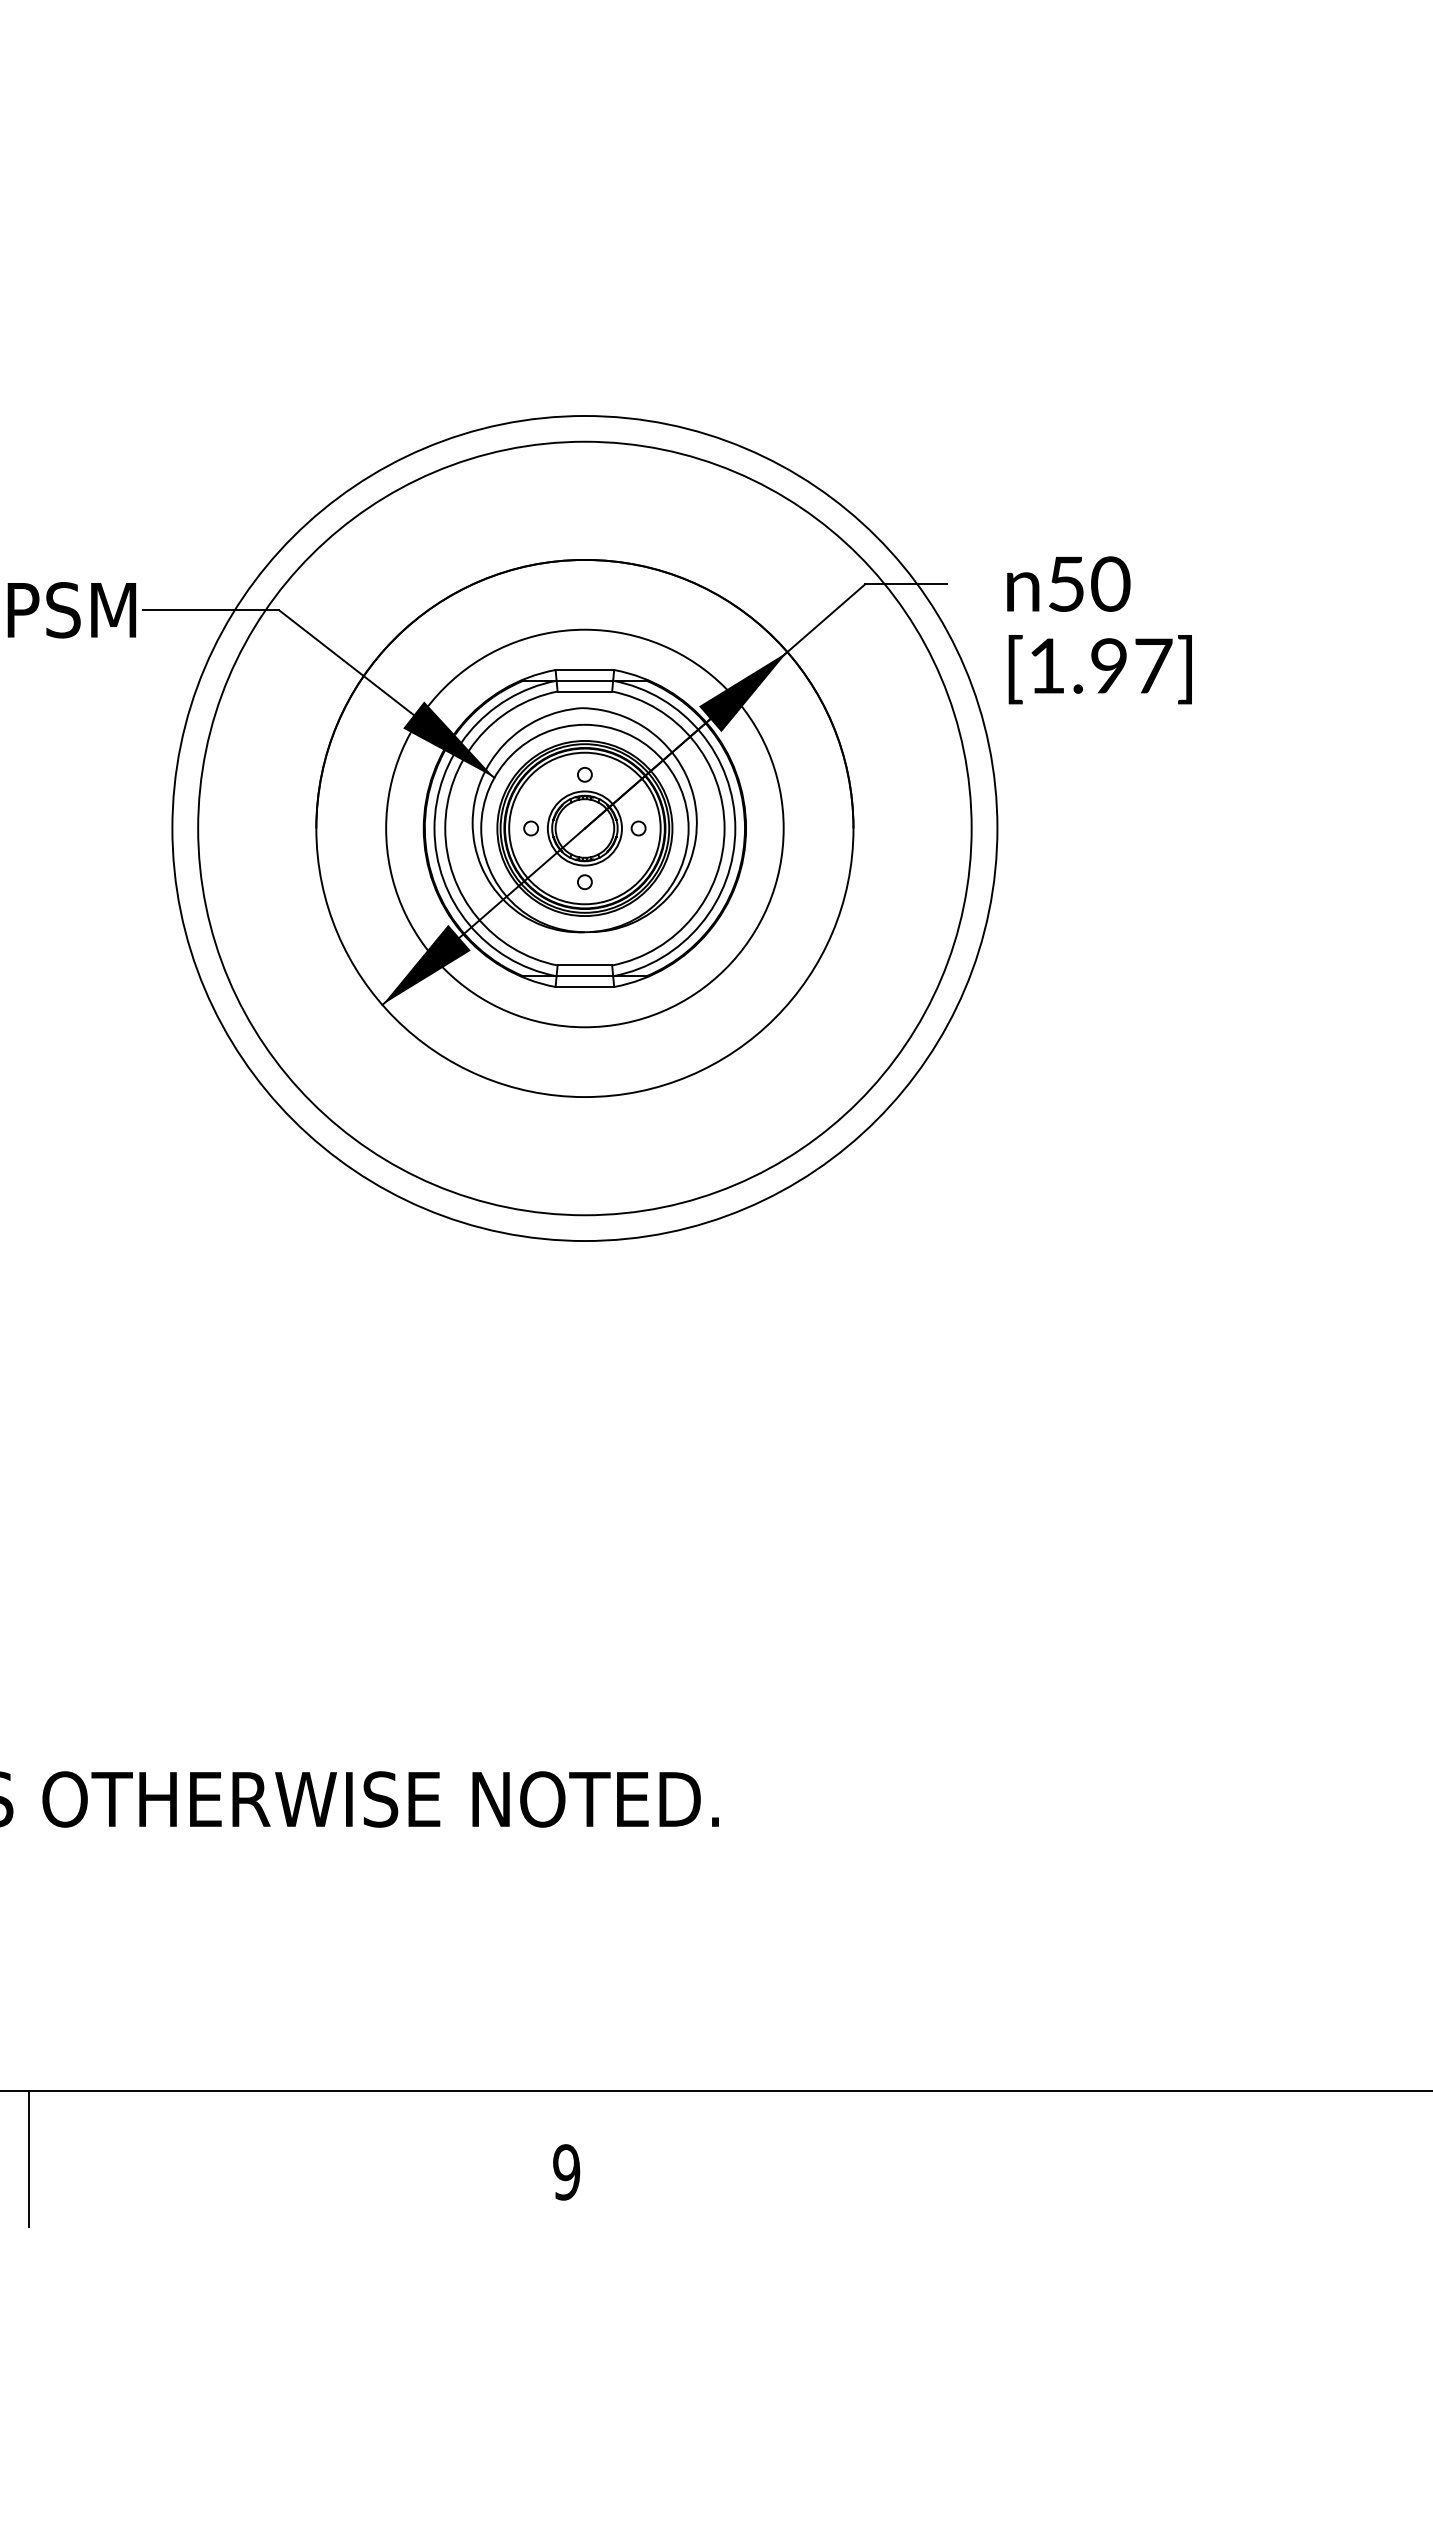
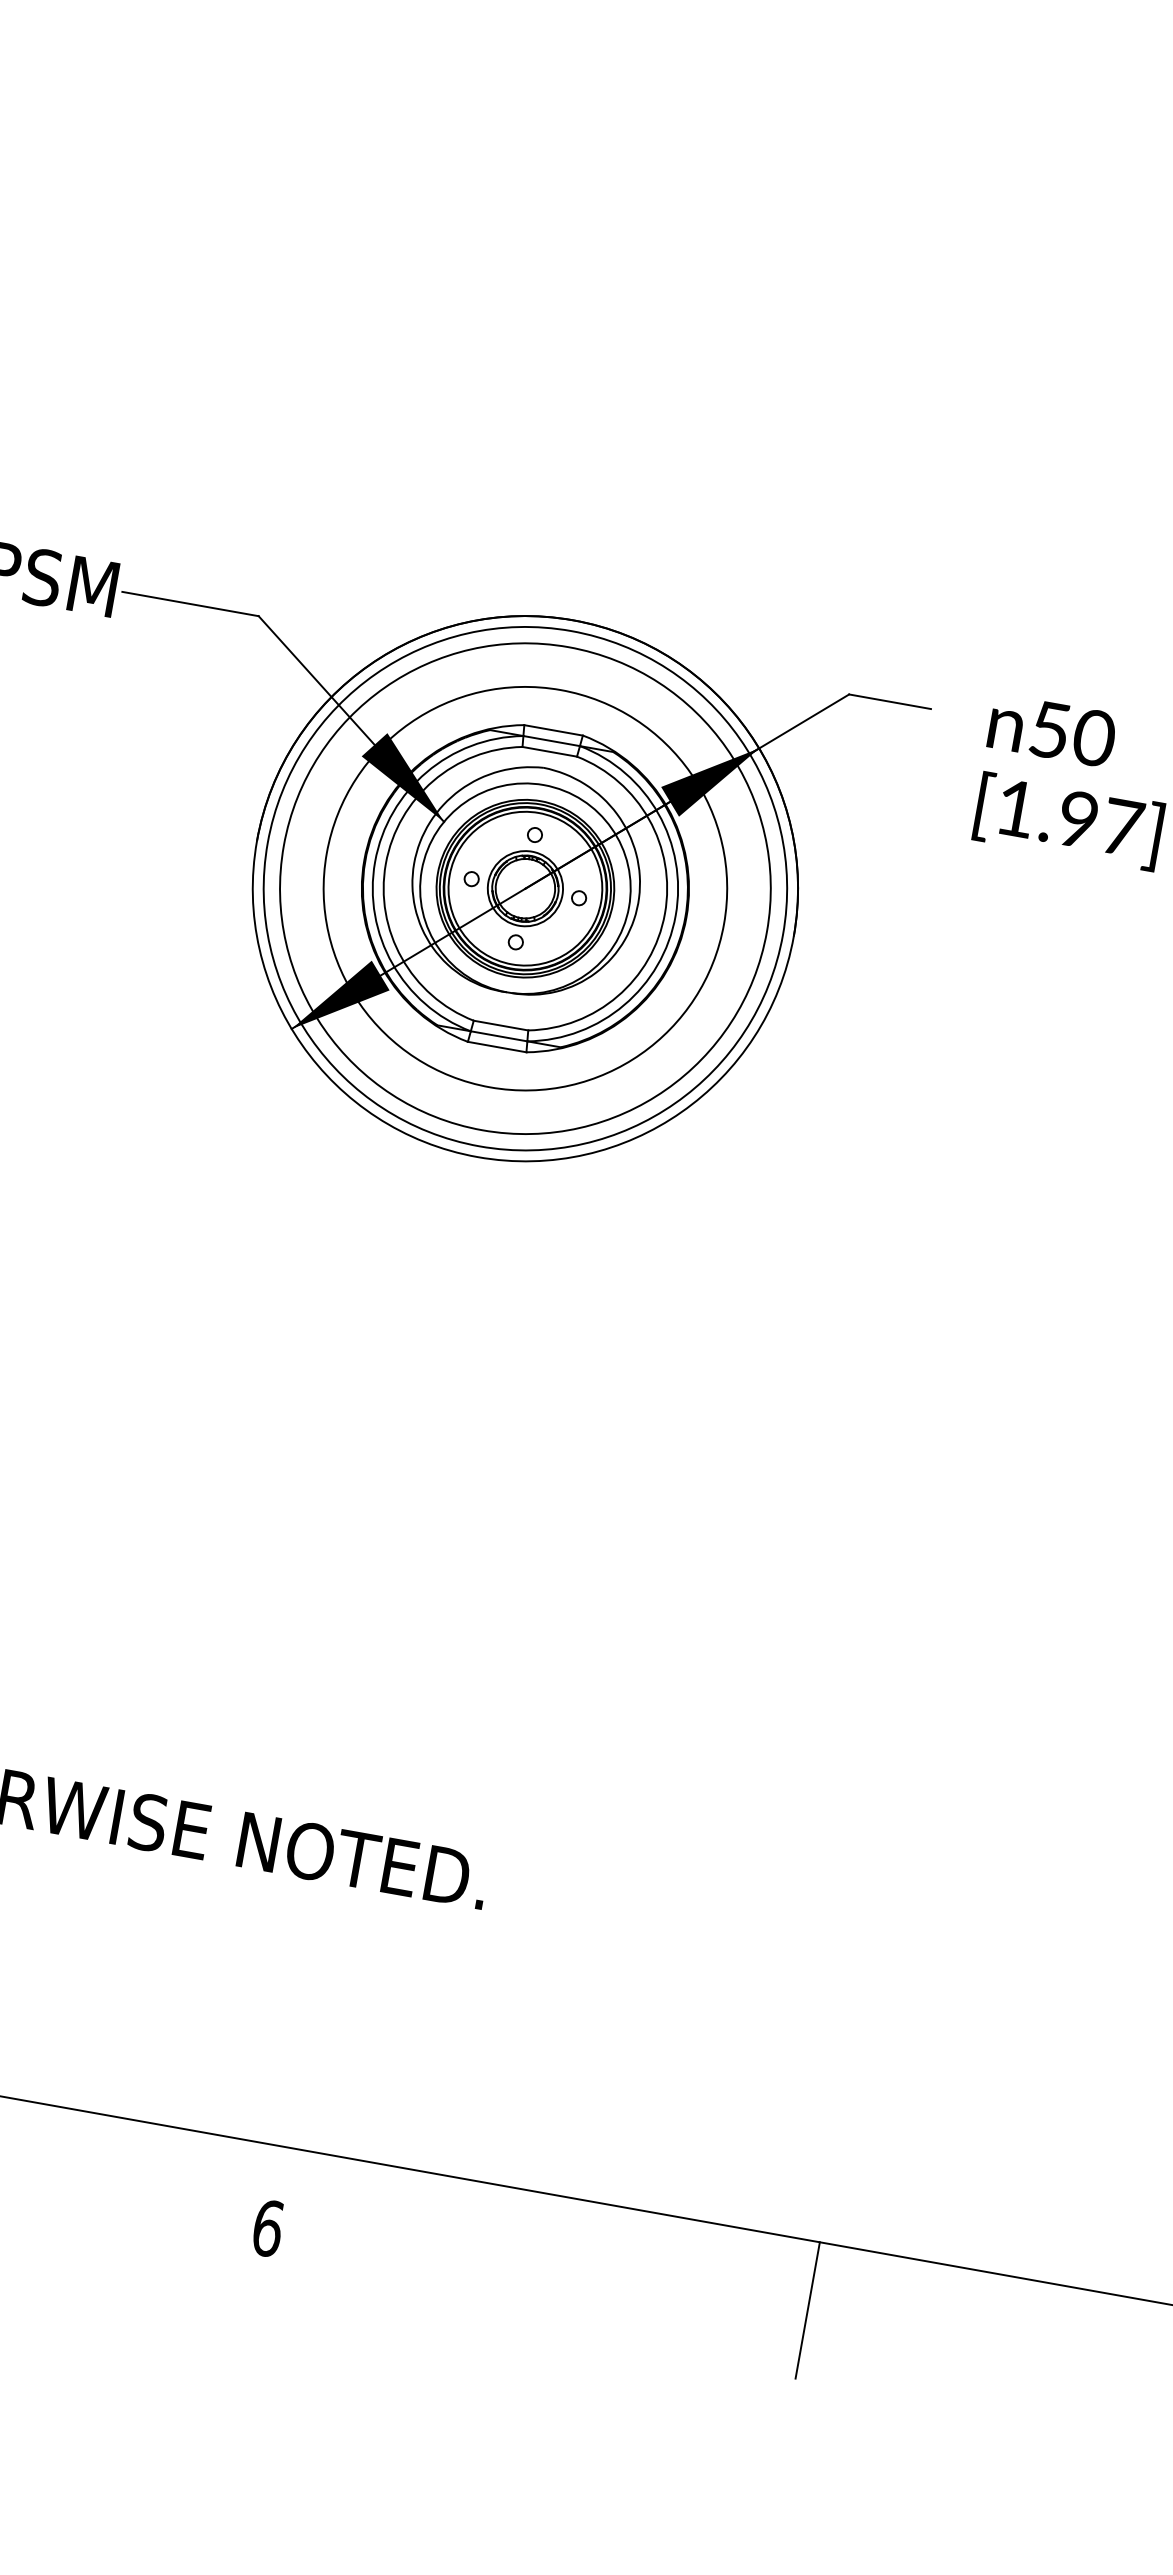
circle: (584, 828) -> (525, 888), size x0.62
circle: (584, 828) -> (525, 888), size x0.62
line: (1104, 2158) -> (807, 2310), added
text: (566, 2172) -> (267, 2228), 9 -> 6

